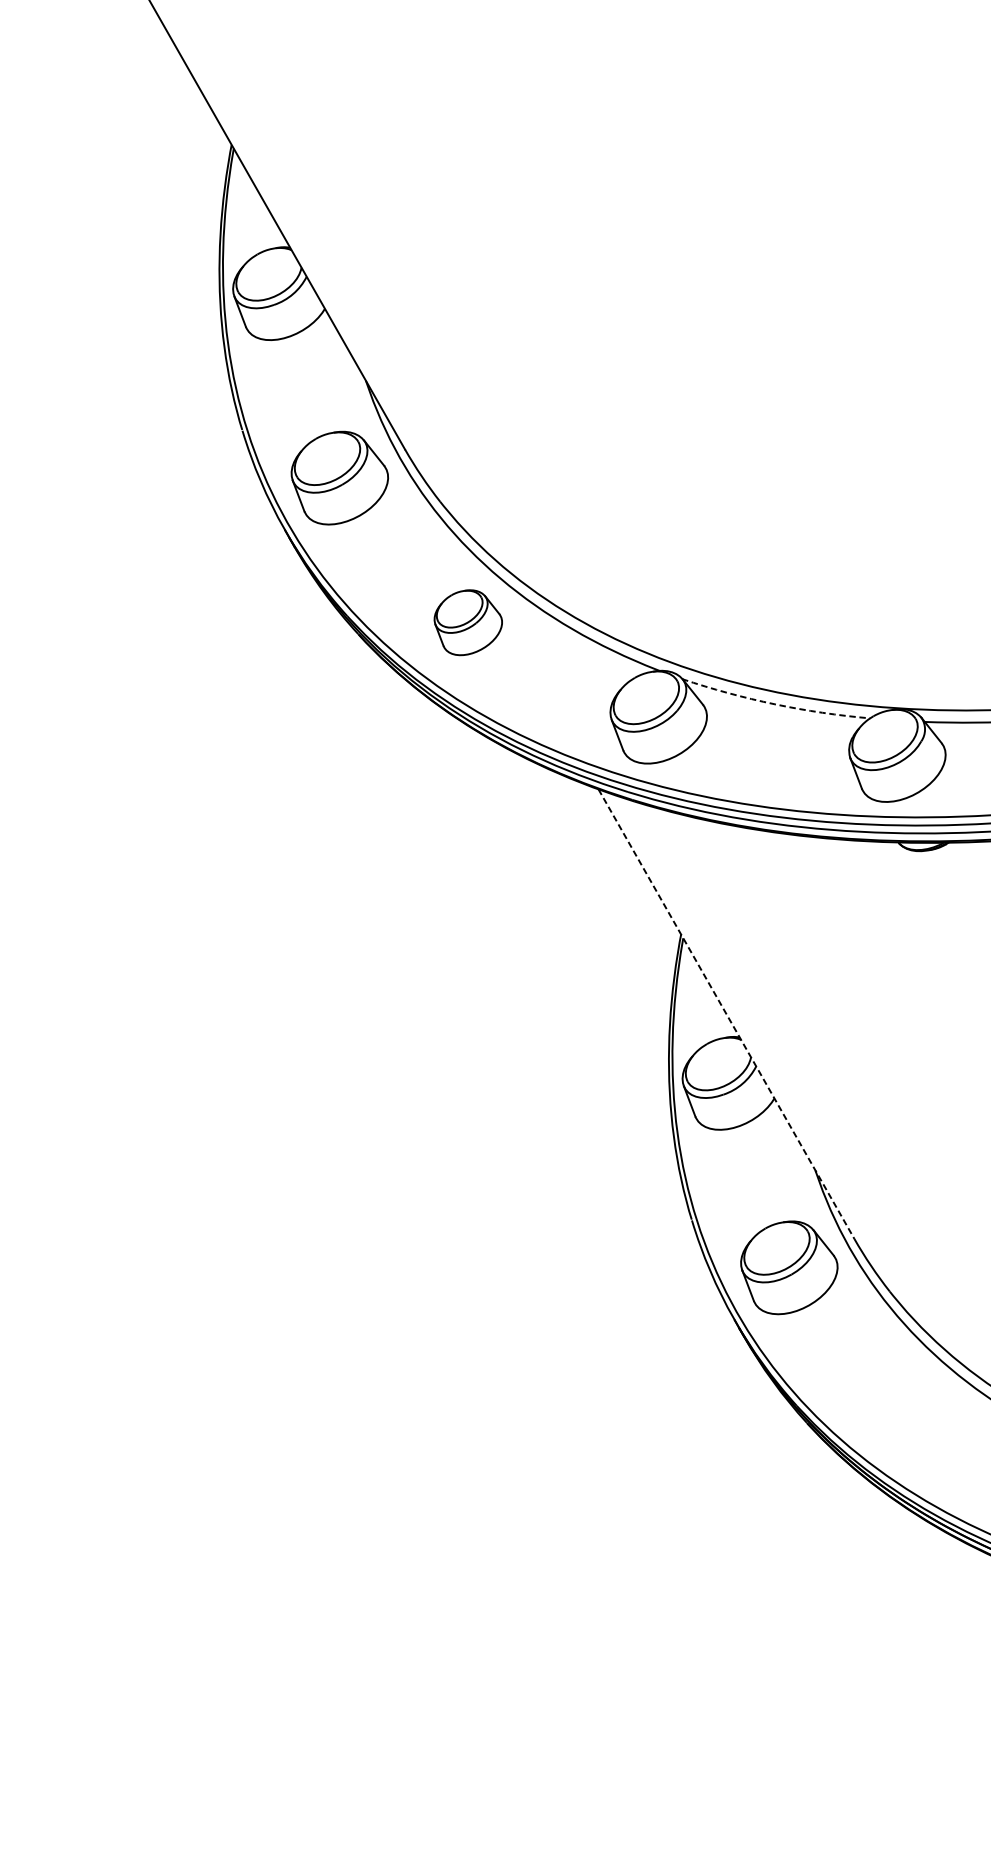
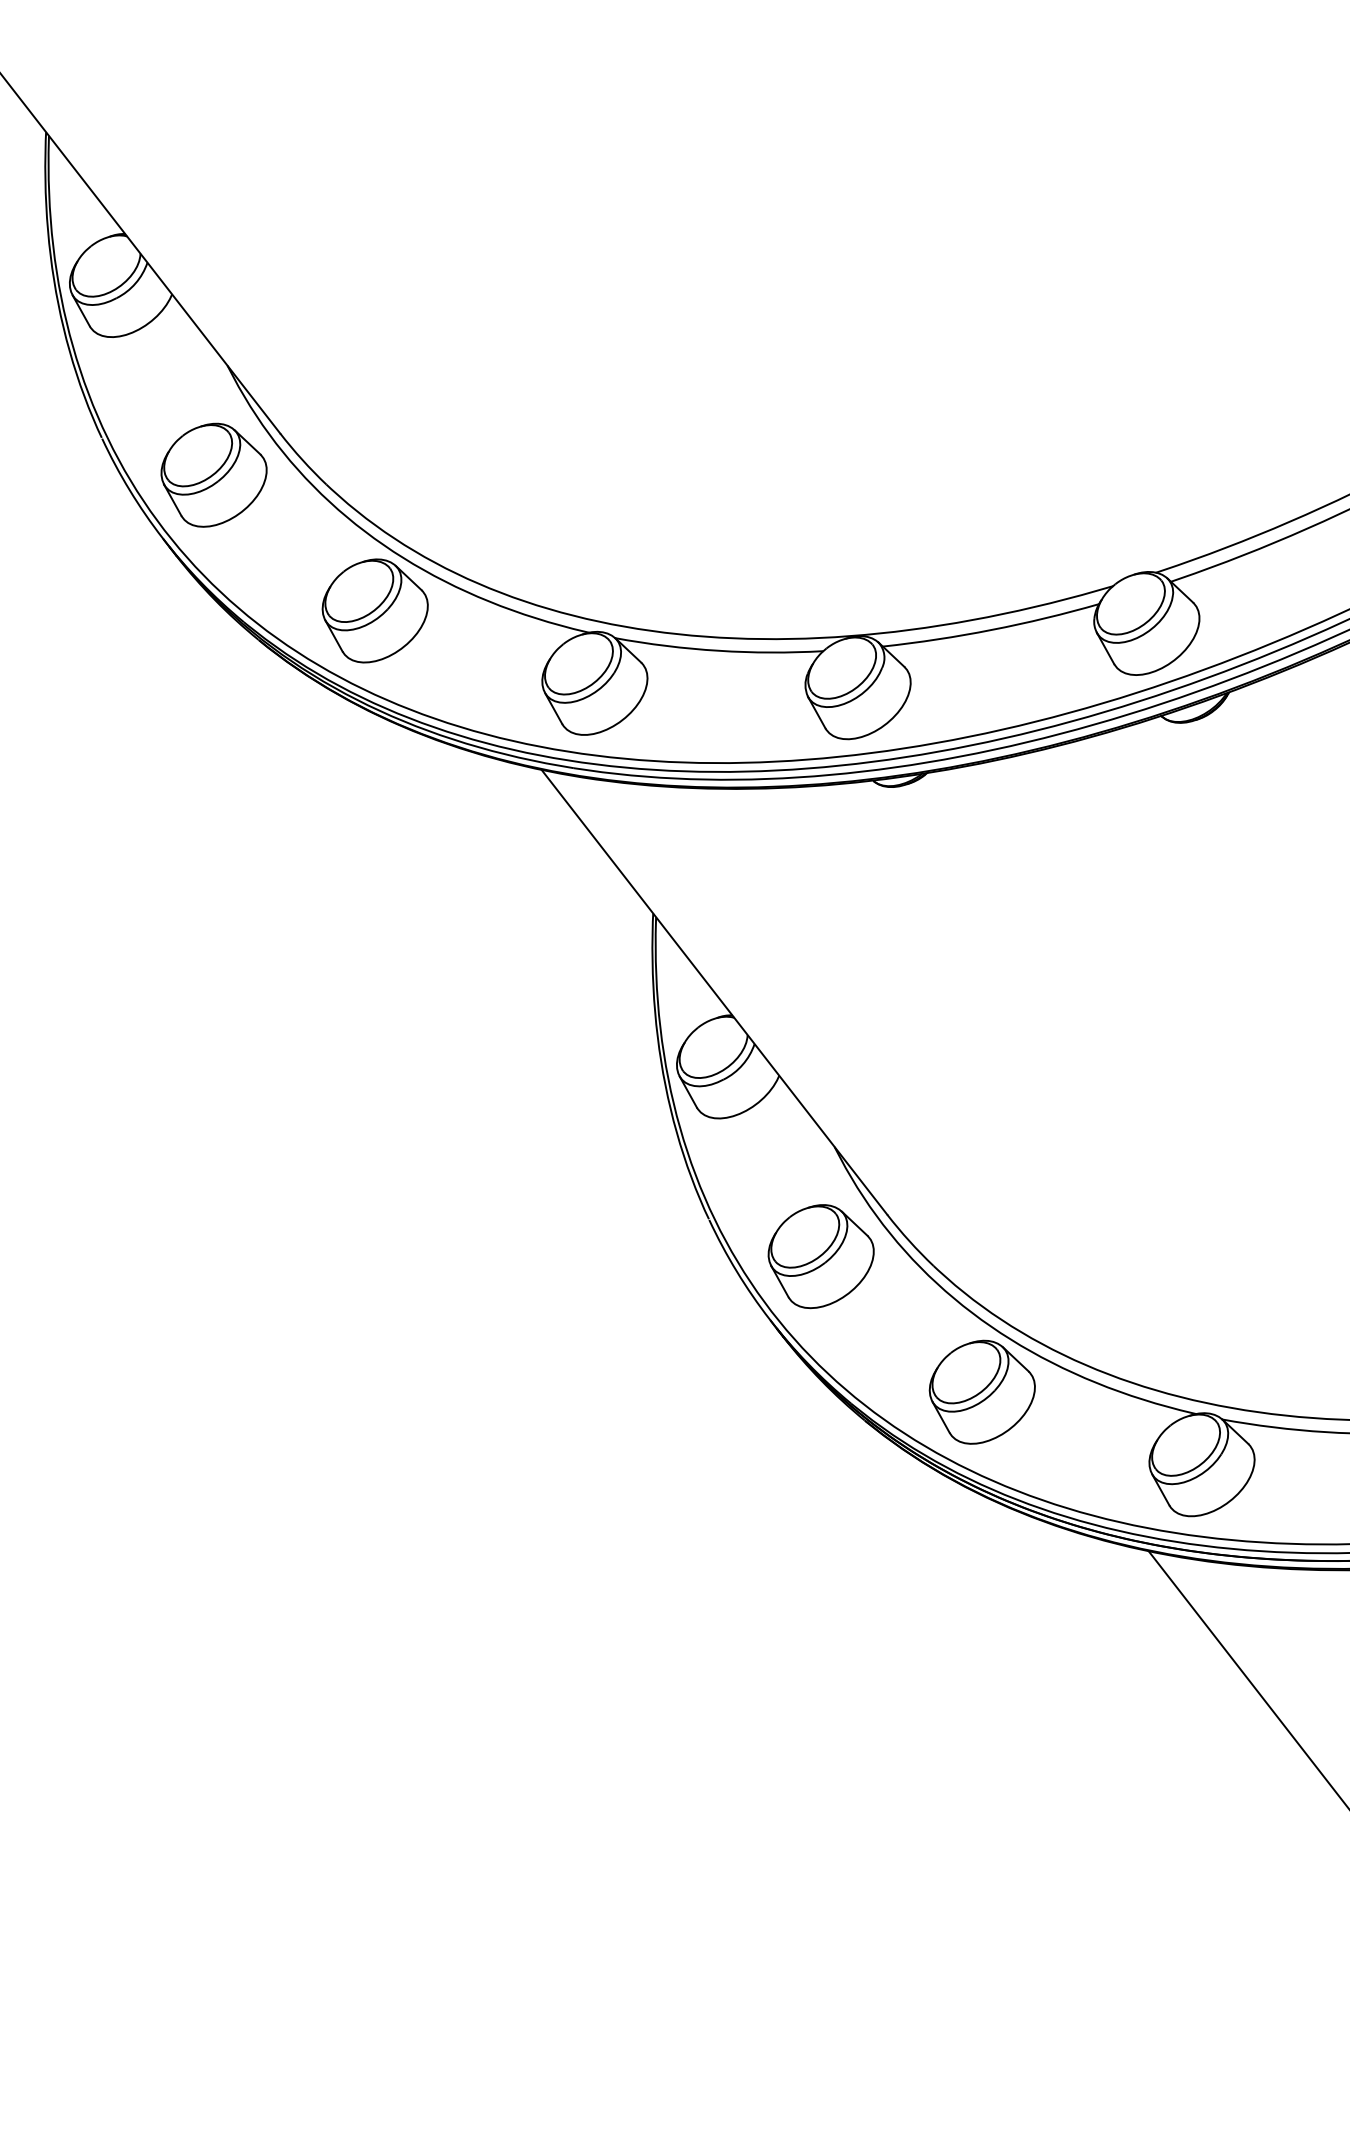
part: (467, 622) -> (374, 610), size x1.43
arc: (774, 704) -> (718, 650), dashed -> solid
line: (726, 1014) -> (714, 992), dashed -> solid
part: (916, 1411) -> (981, 1391), added

